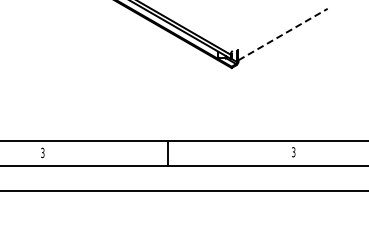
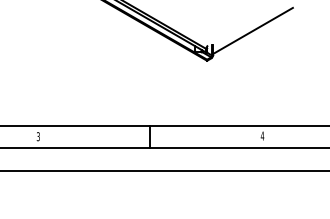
line: (283, 34) -> (253, 30), dashed -> solid
text: (293, 152) -> (262, 136), 3 -> 4

